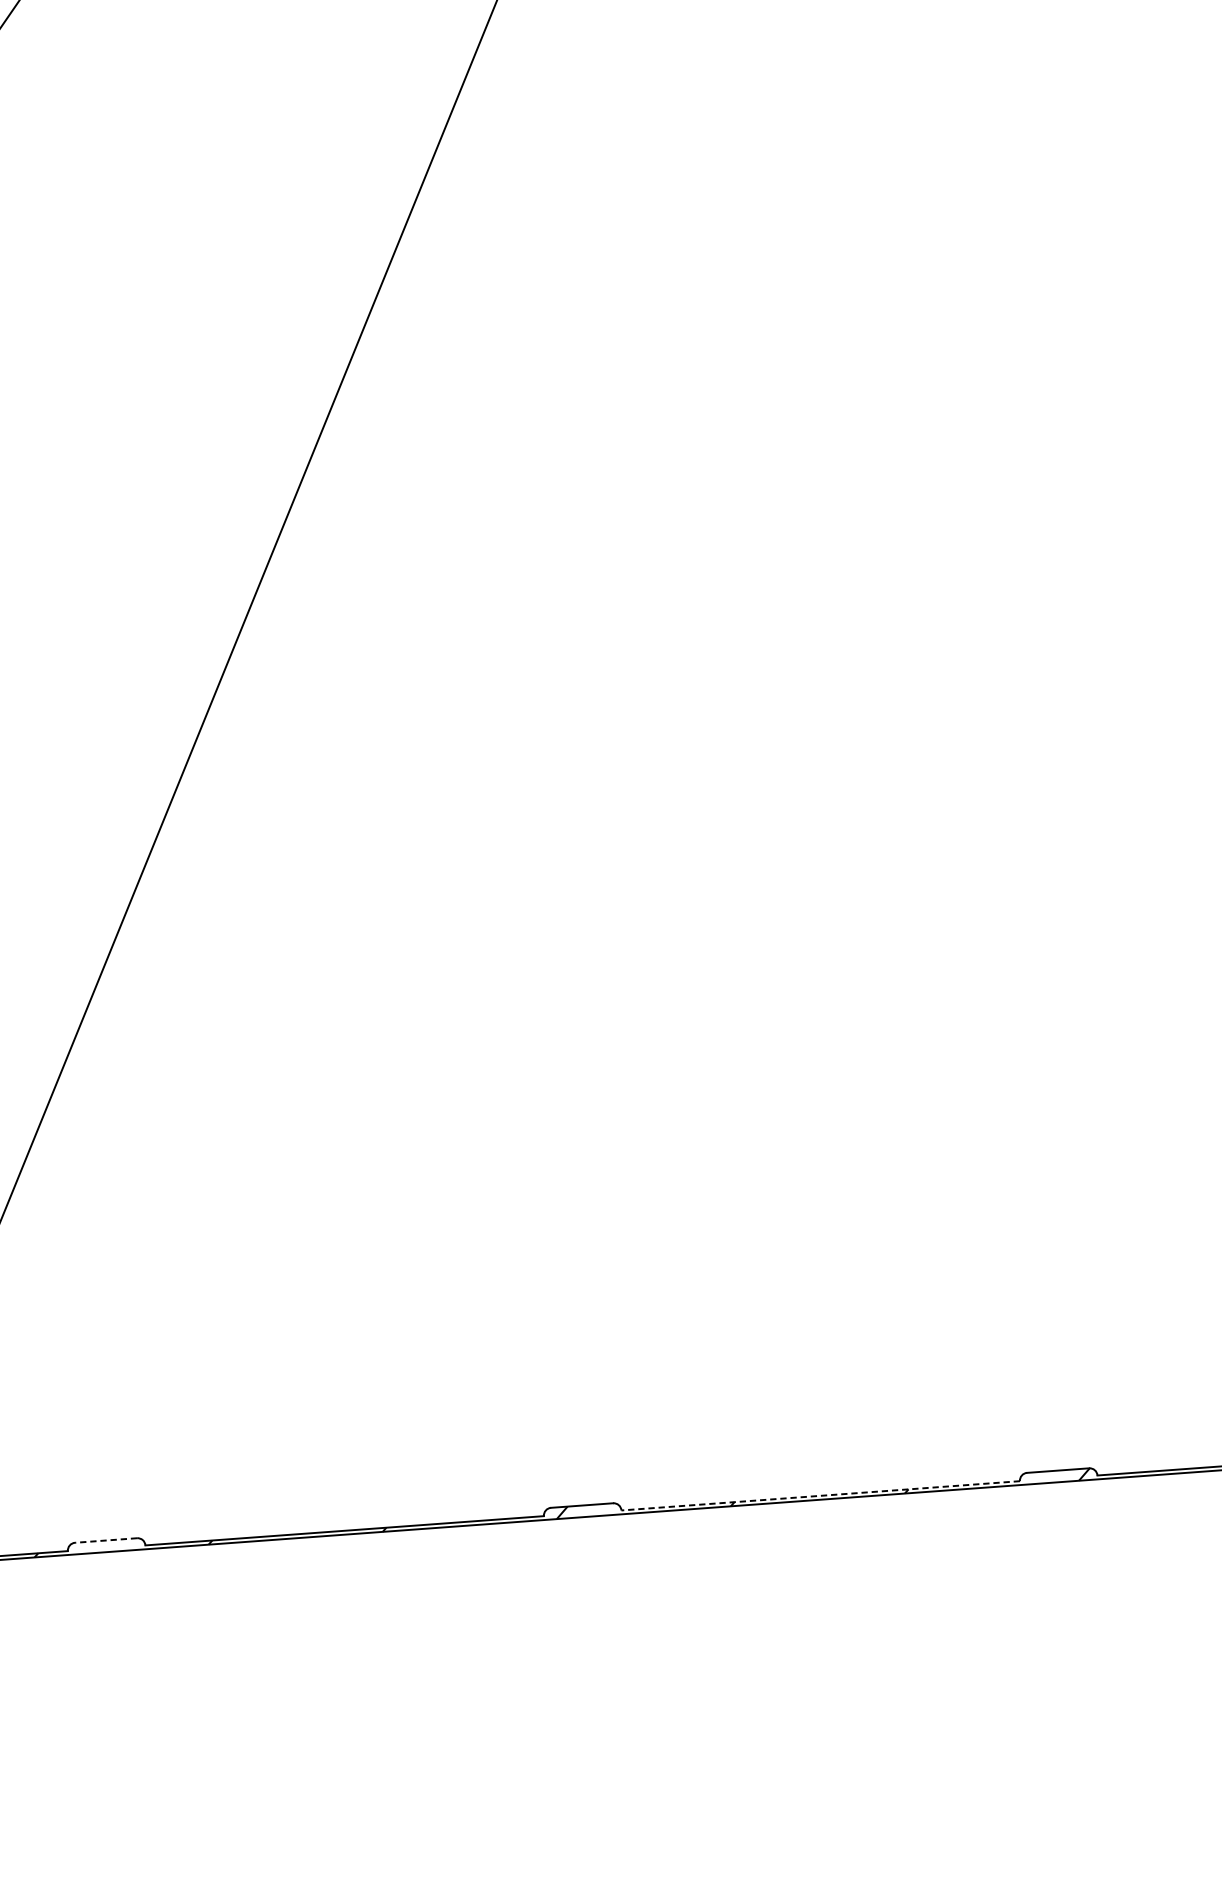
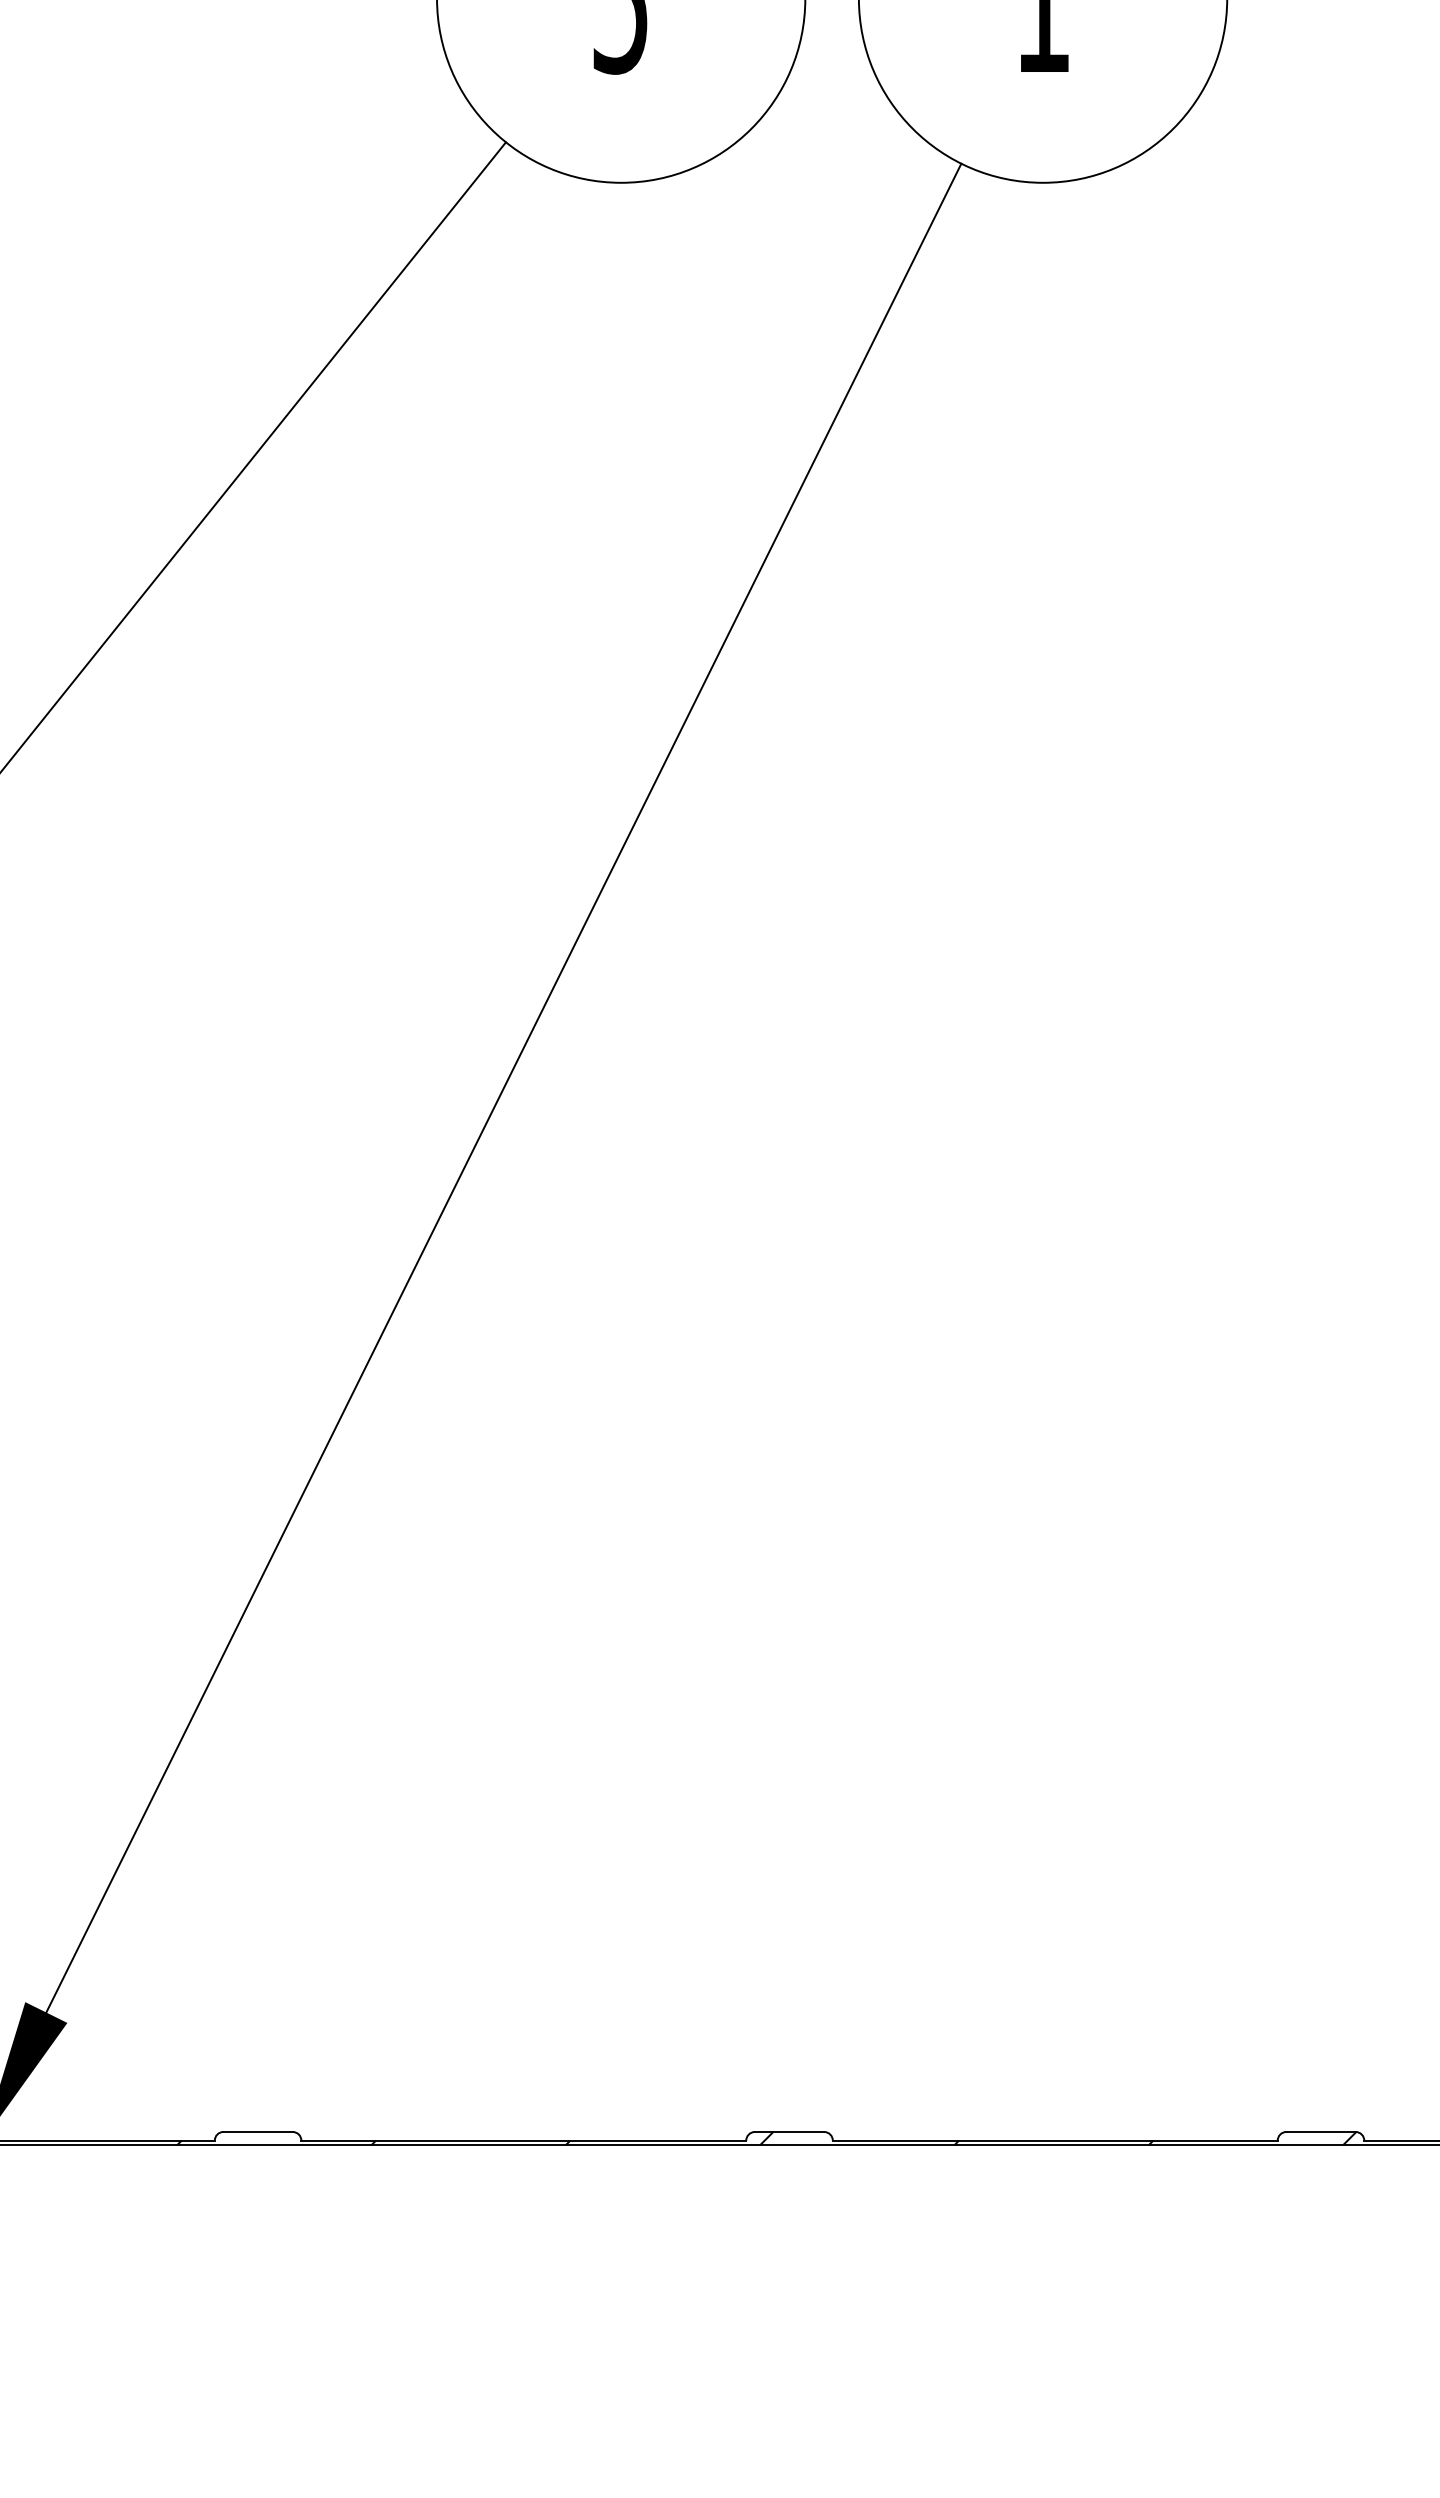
line: (820, 1495) -> (1054, 2140), dashed -> solid
line: (106, 1540) -> (258, 2131), dashed -> solid

